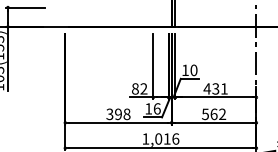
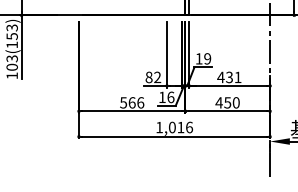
text: (193, 70) -> (207, 58), 10 -> 19
text: (118, 114) -> (132, 102), 398 -> 566
text: (213, 114) -> (227, 102), 562 -> 450

